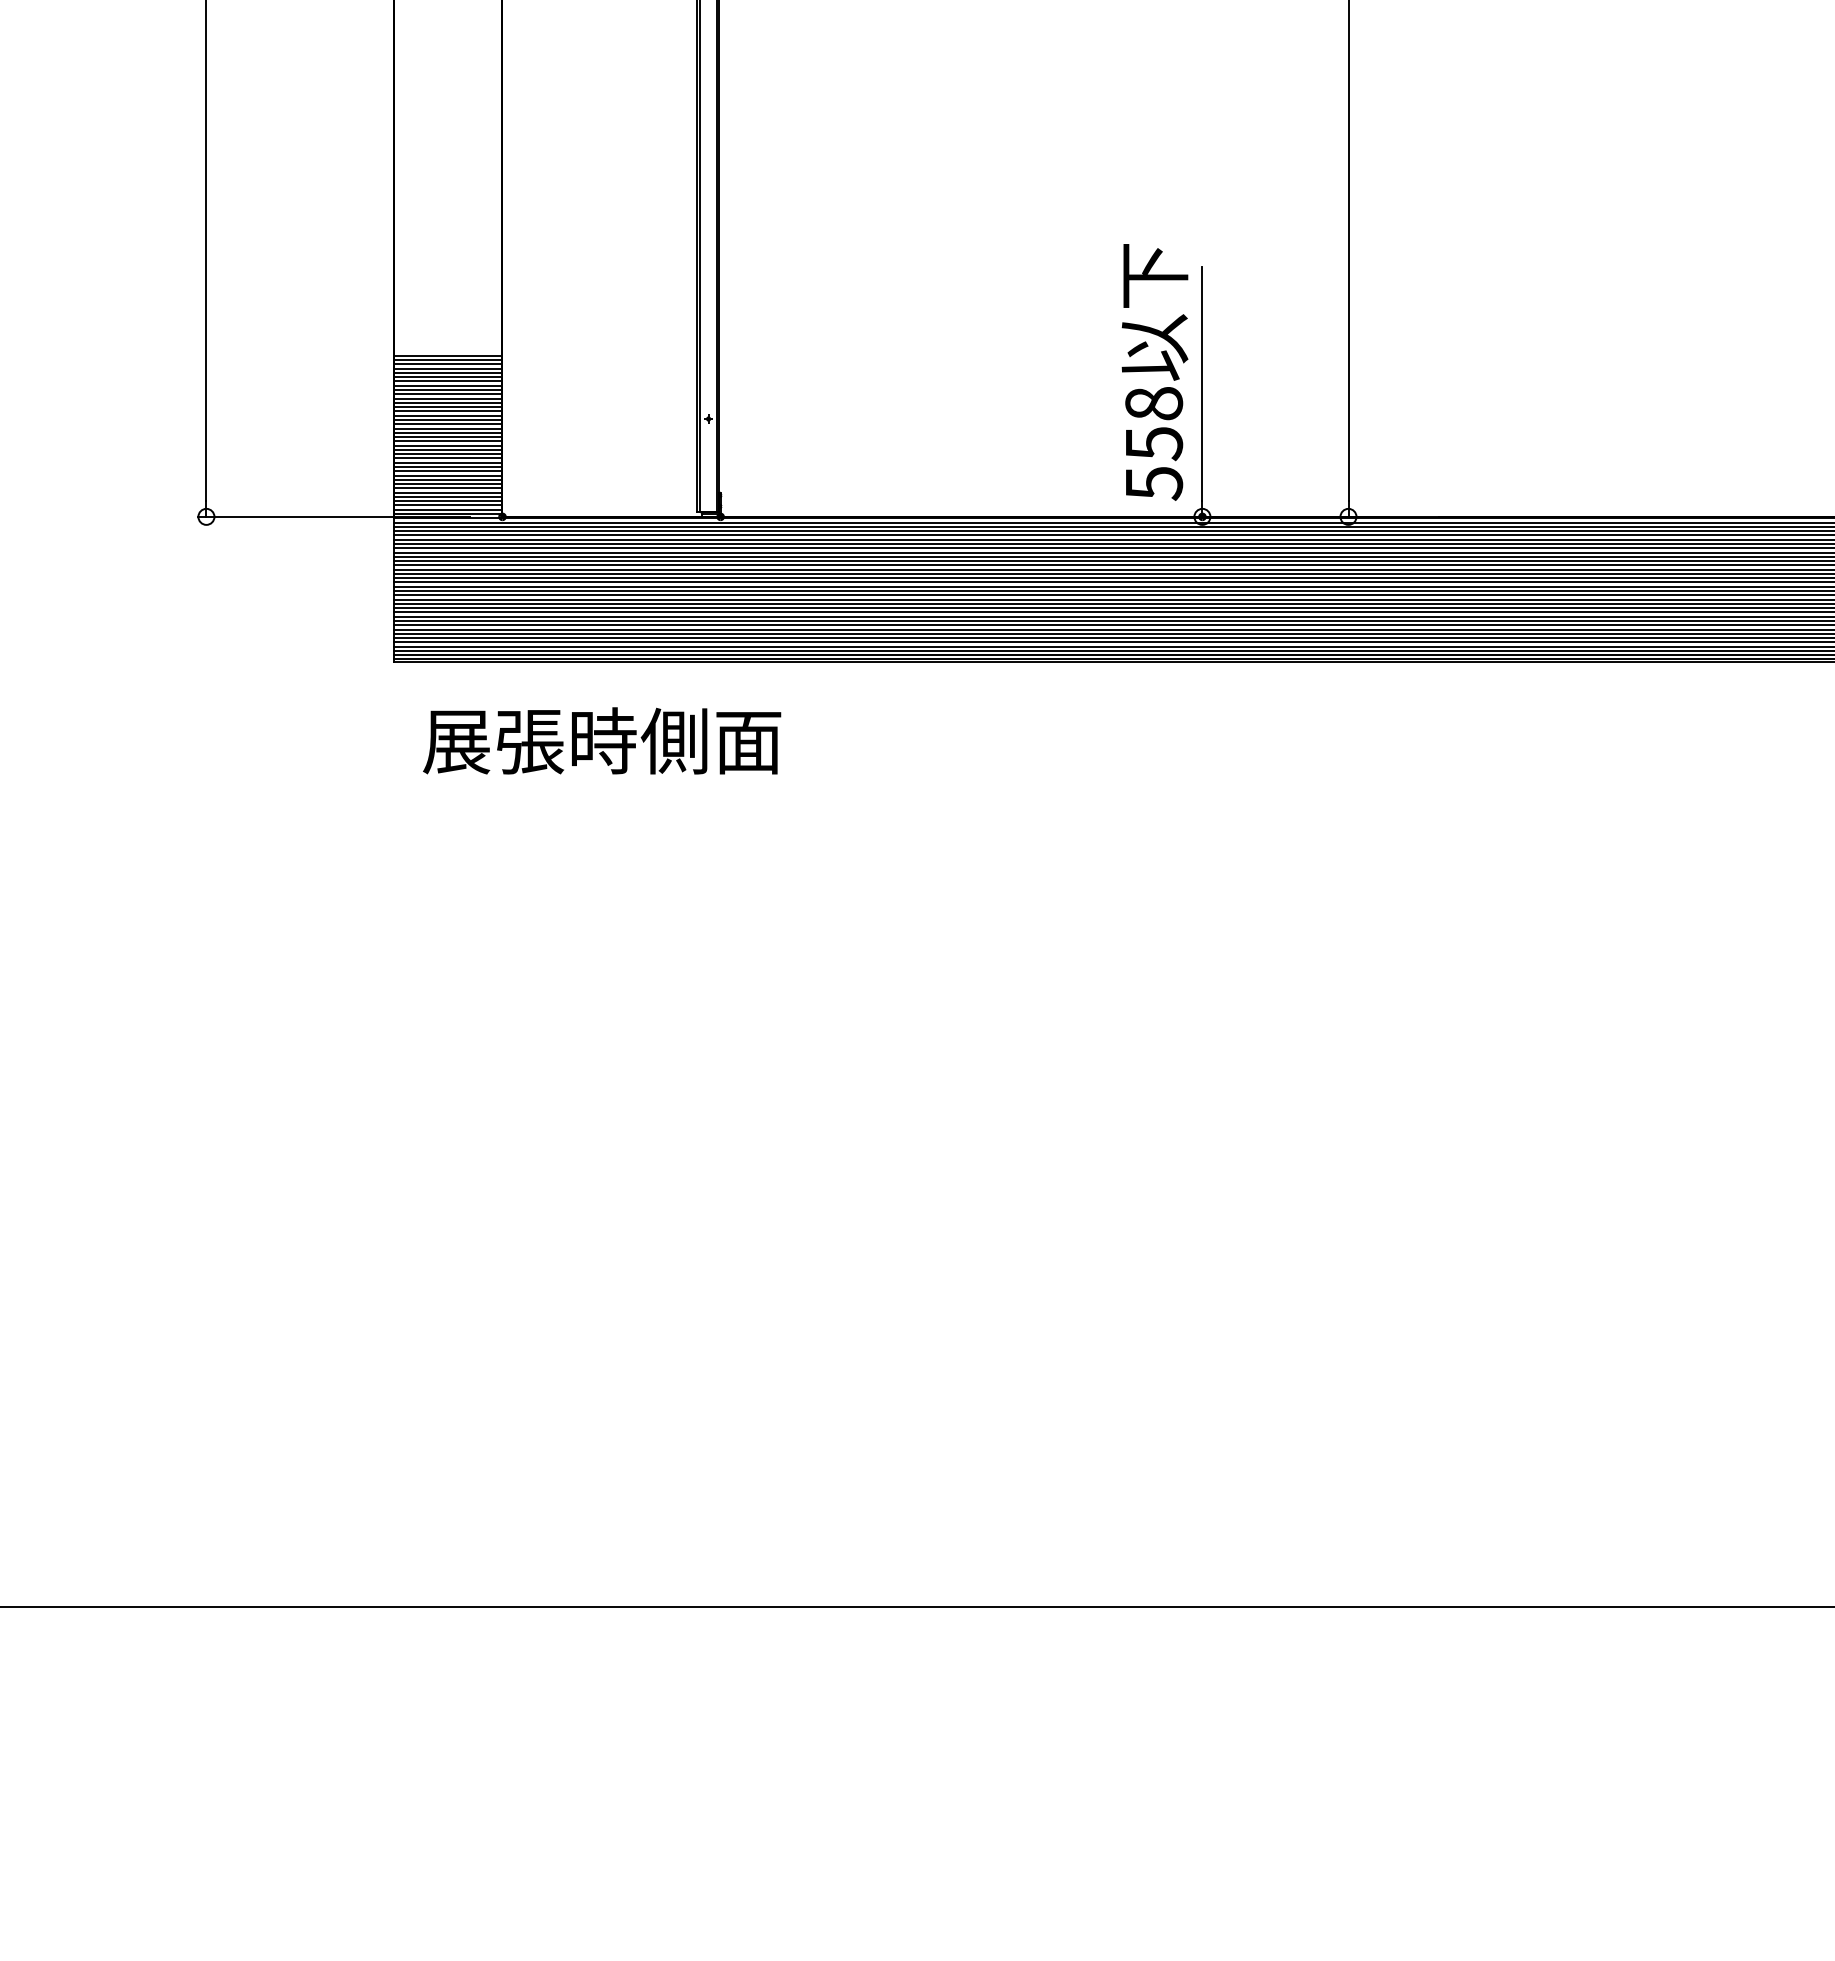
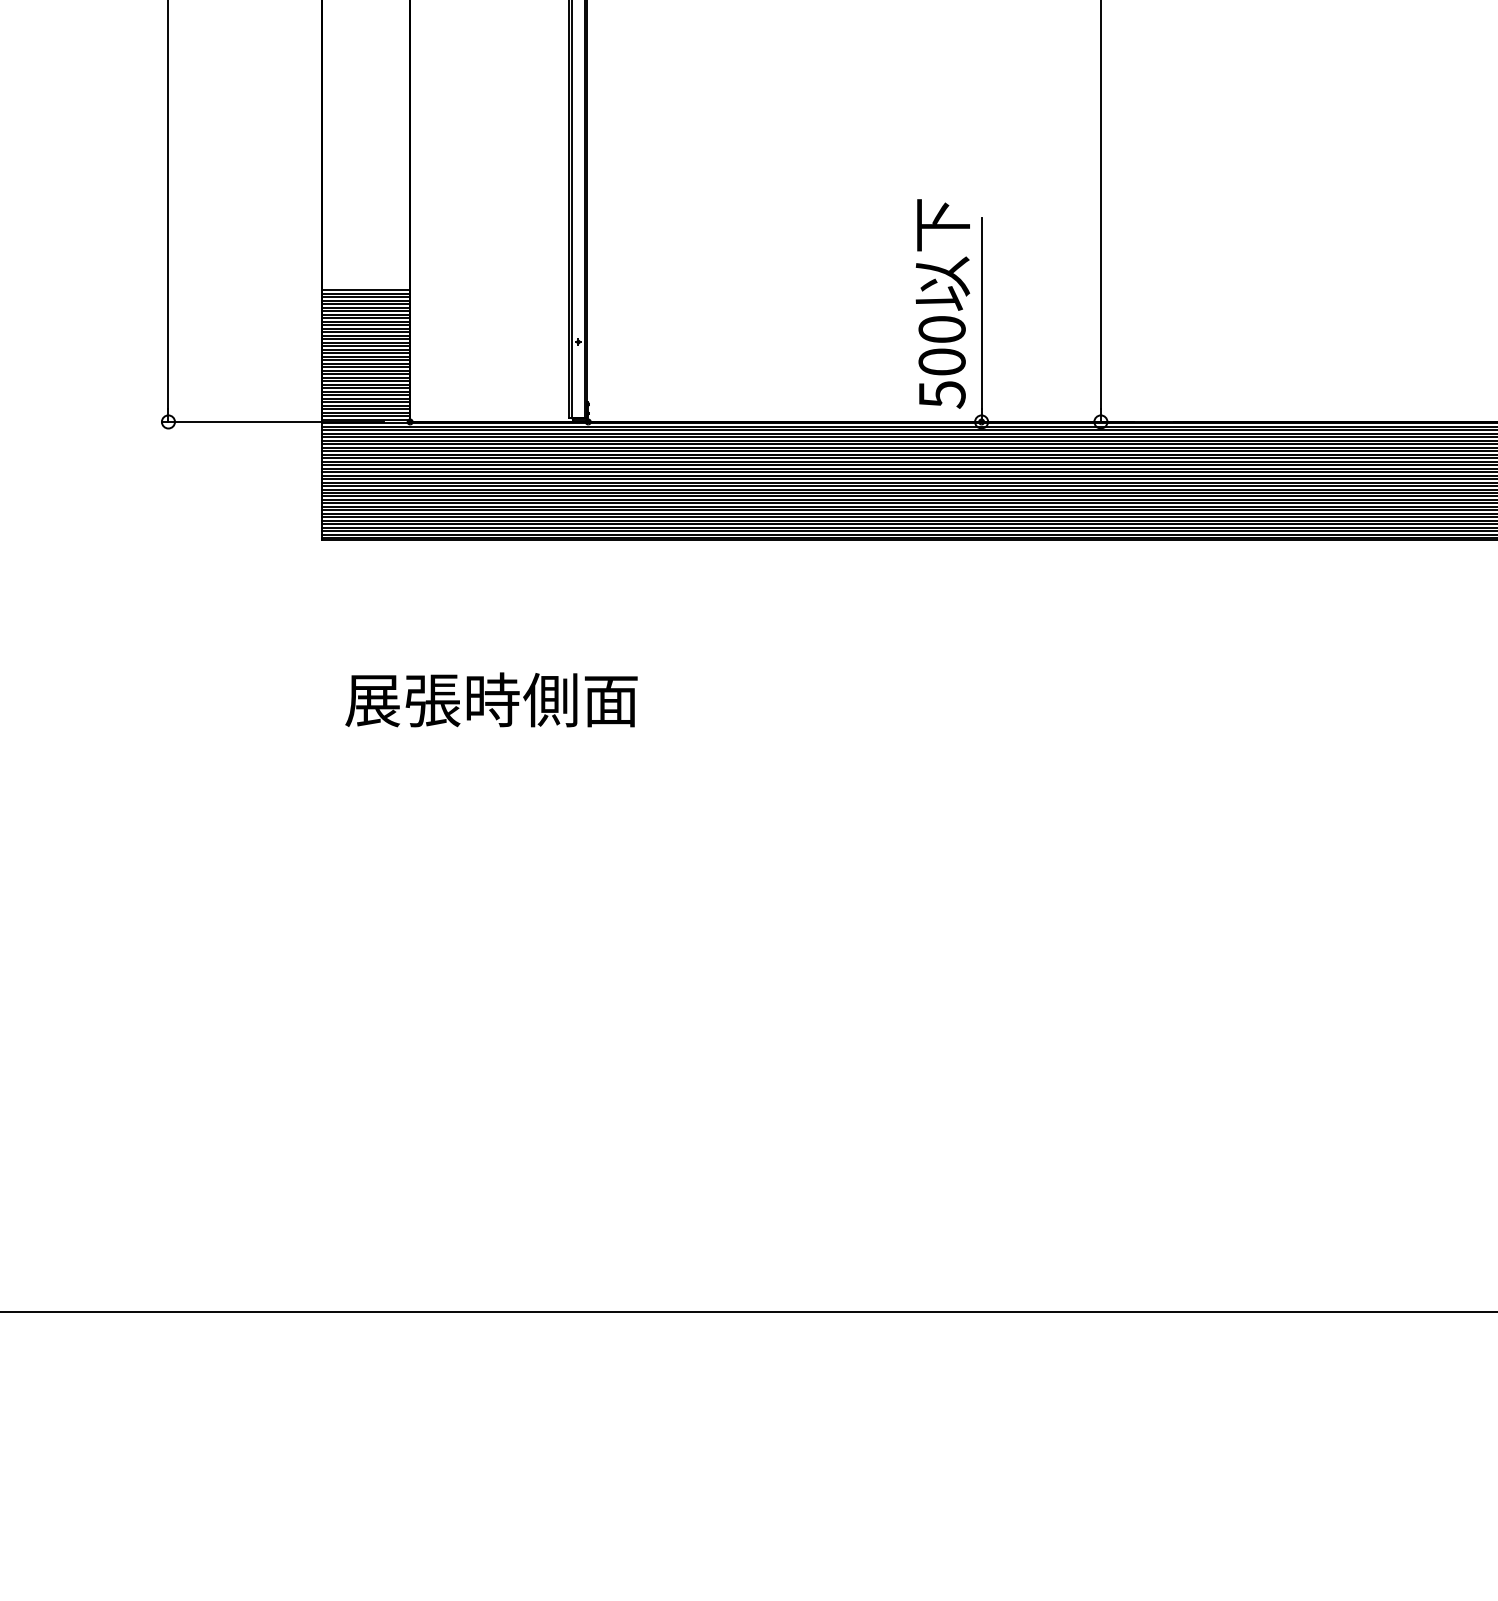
text: (1153, 424) -> (941, 346), 558 -> 500
text: (602, 740) -> (491, 699), moved

